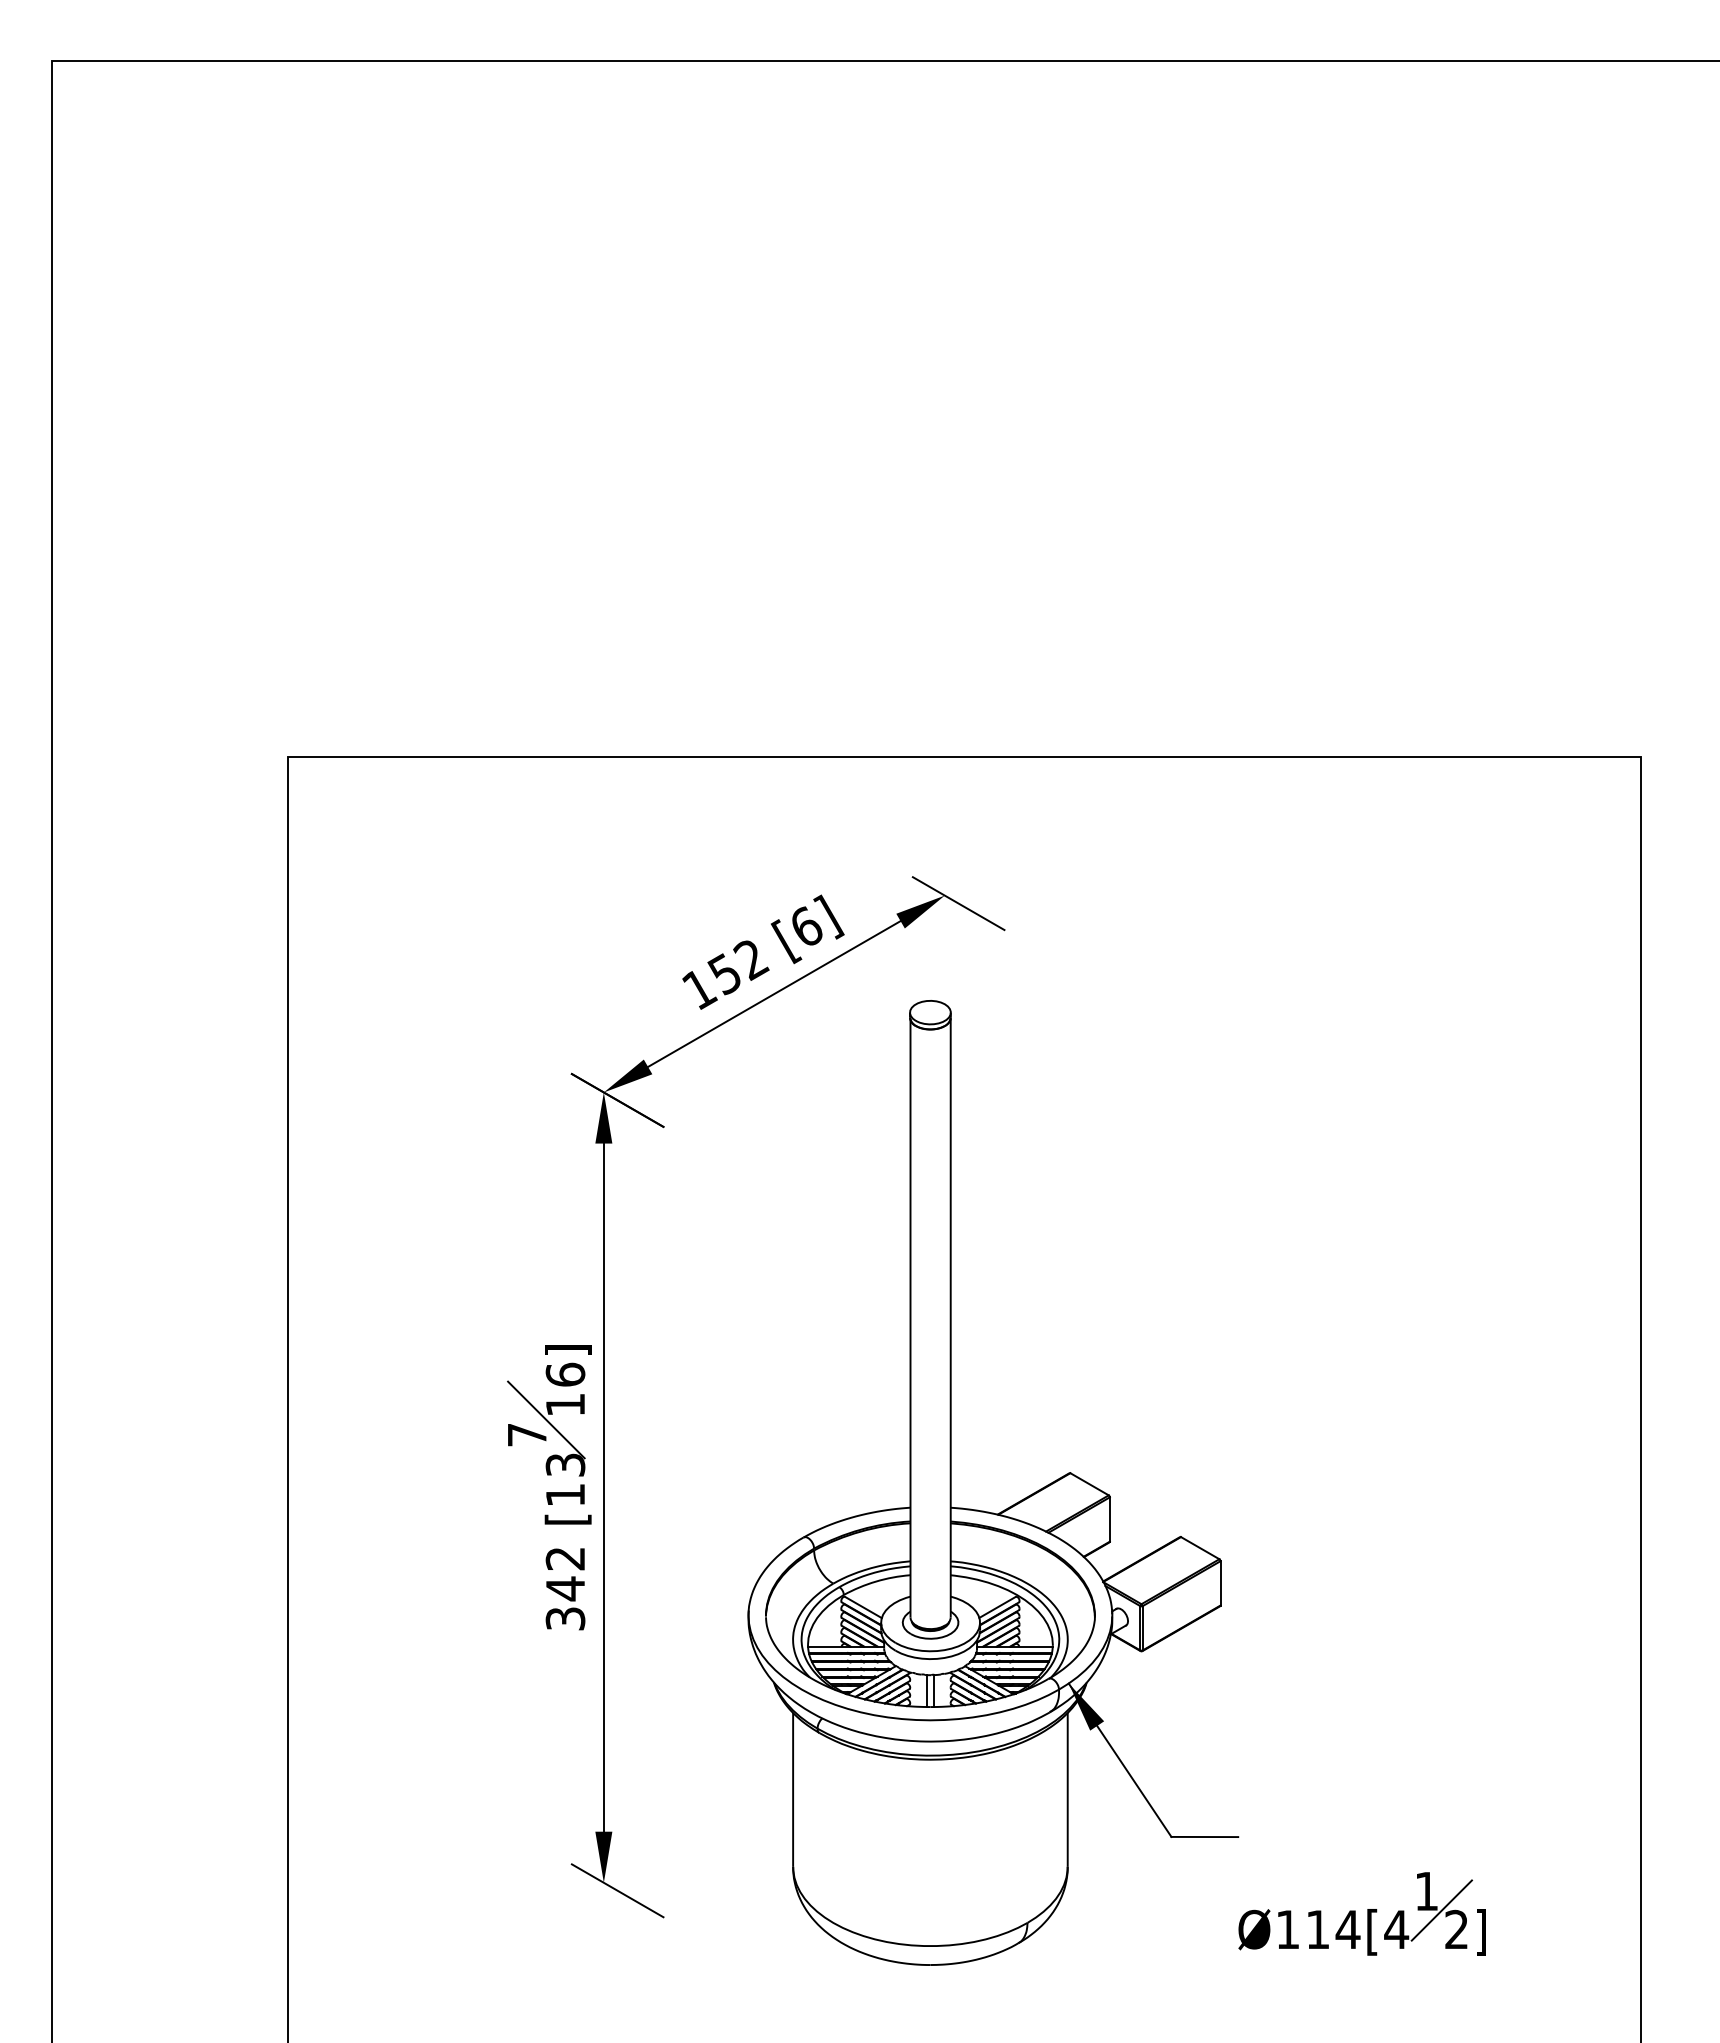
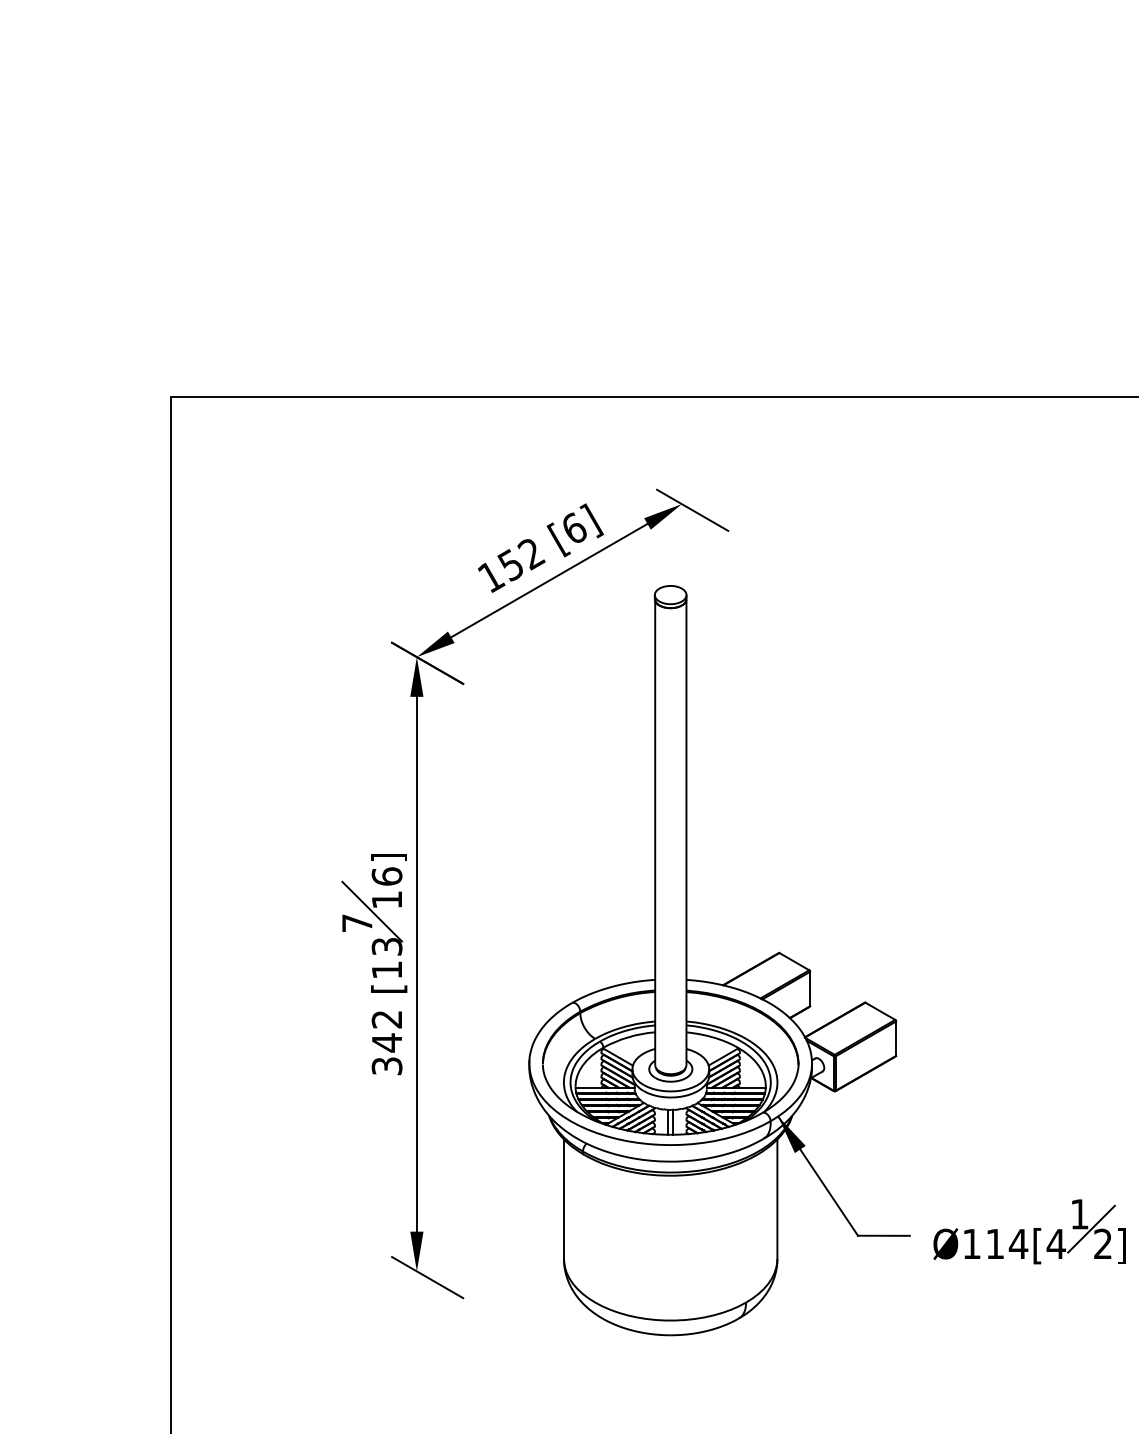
part: (1361, 1913) -> (1029, 1231), moved

